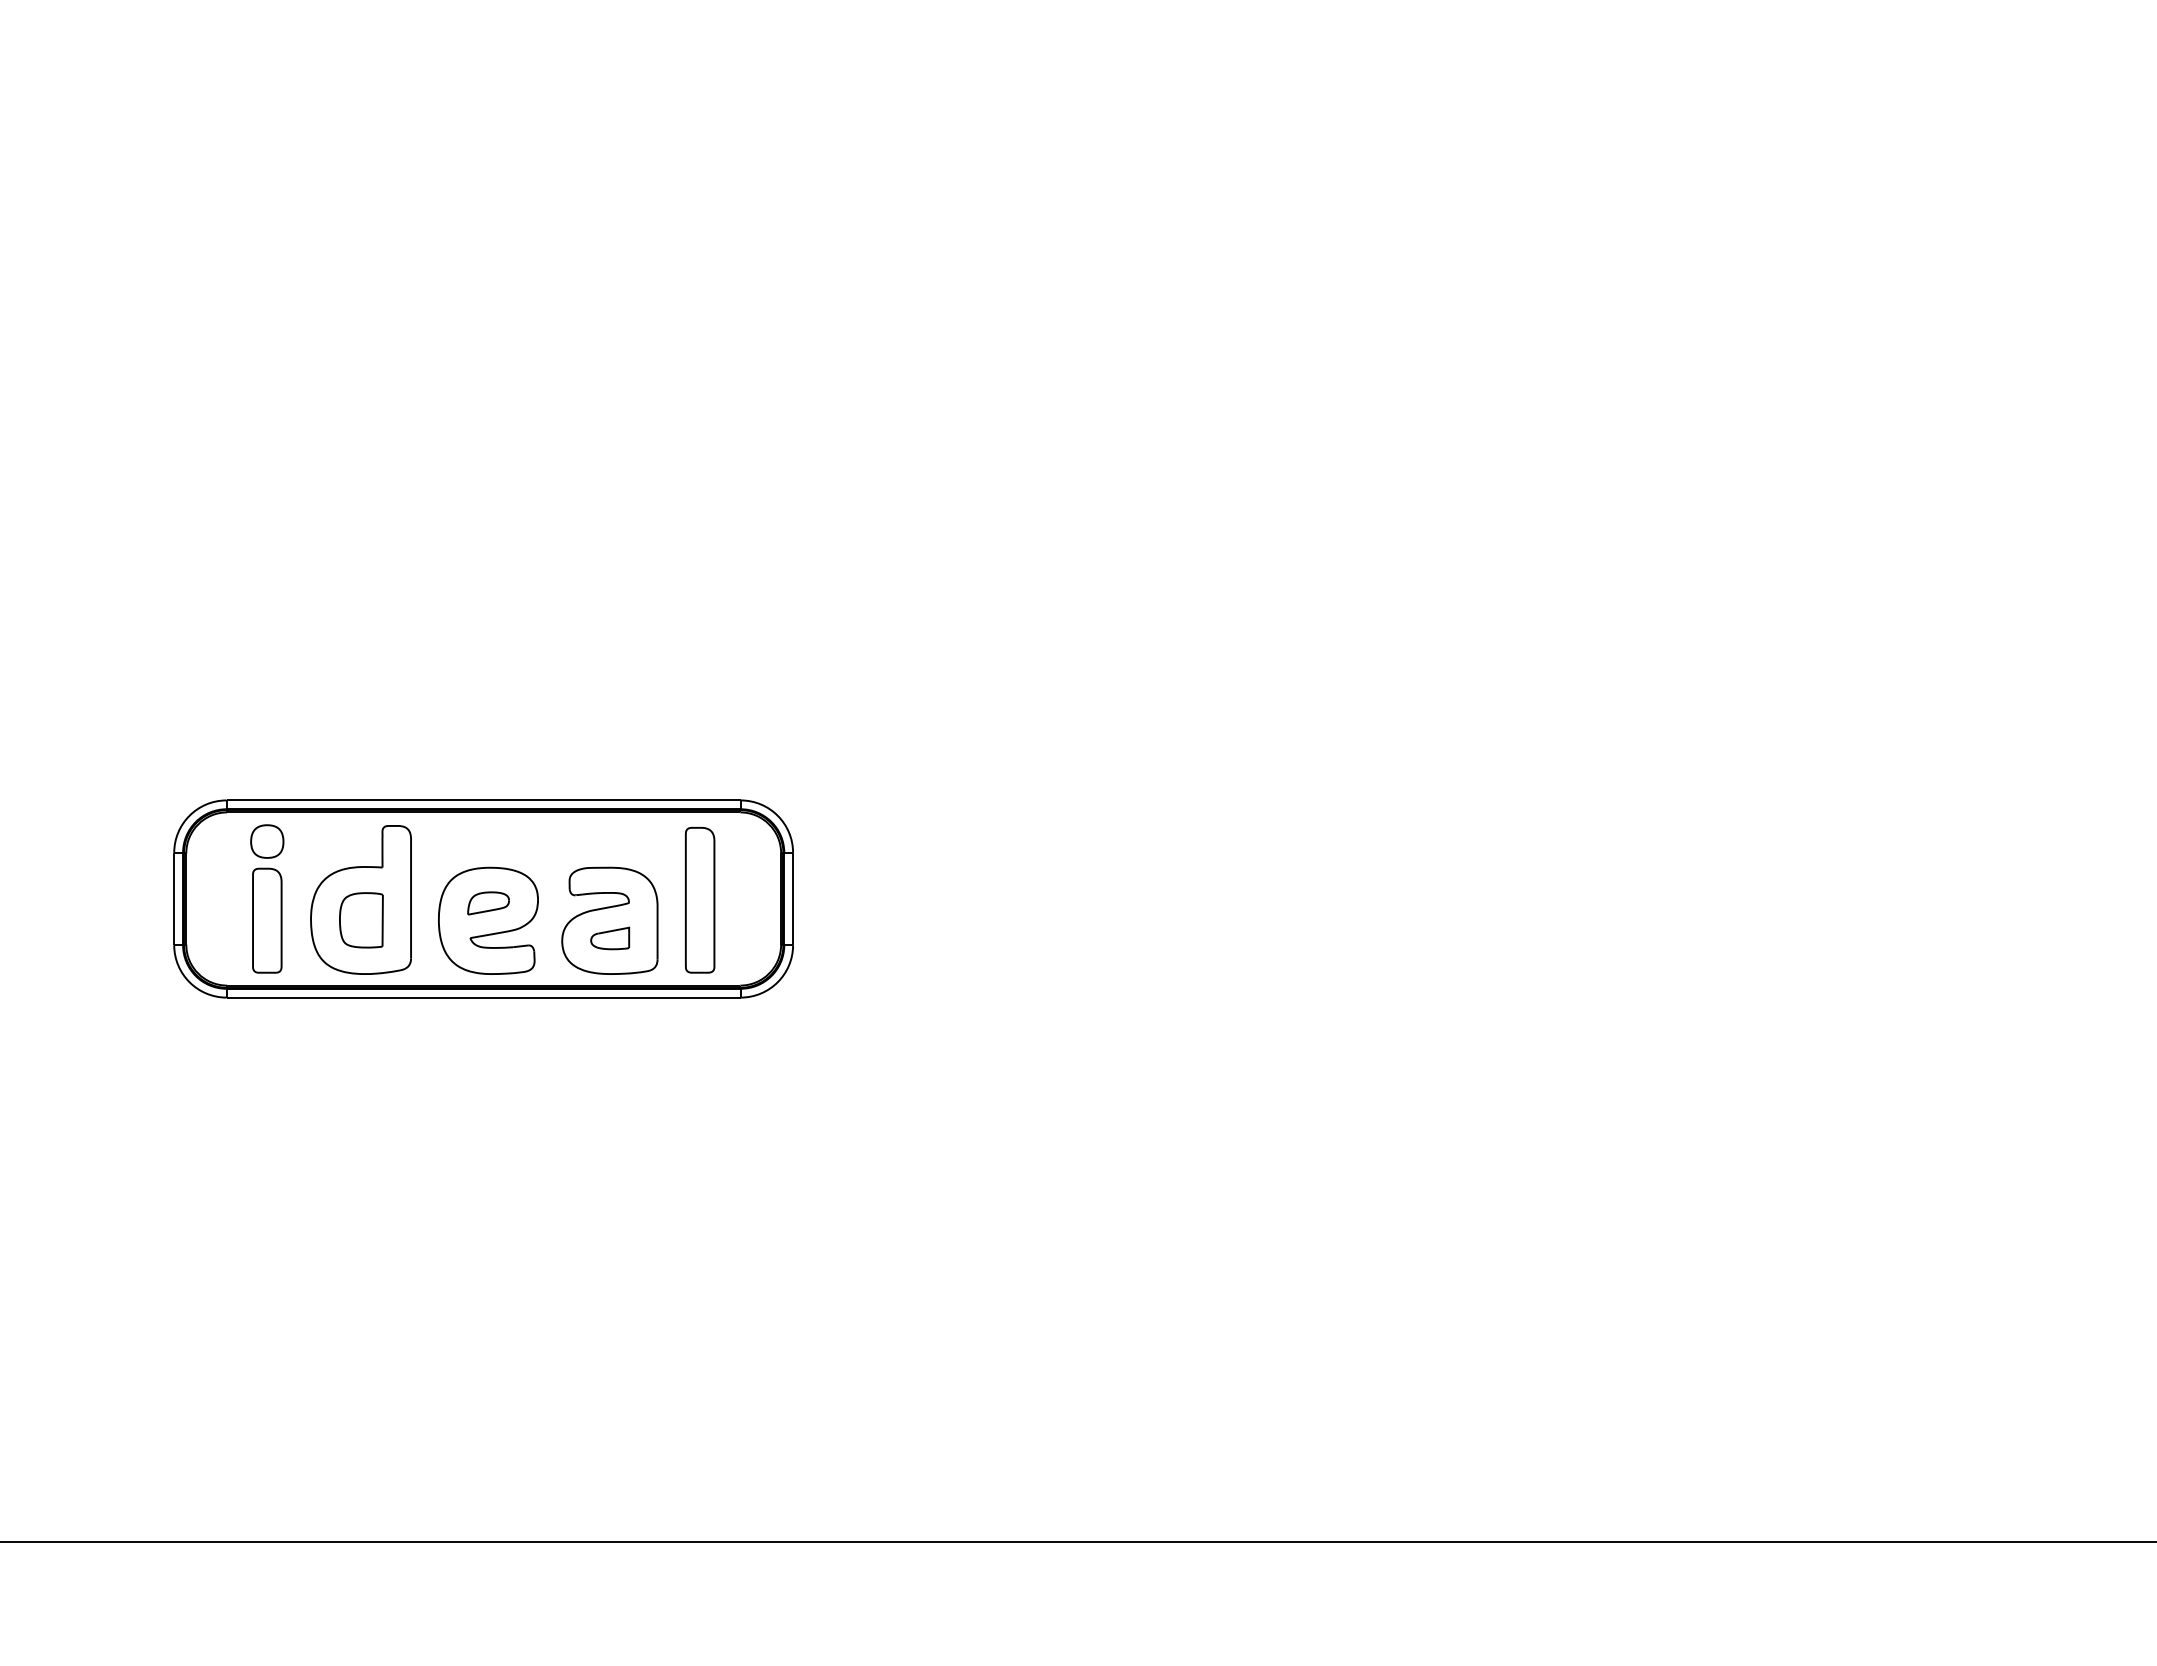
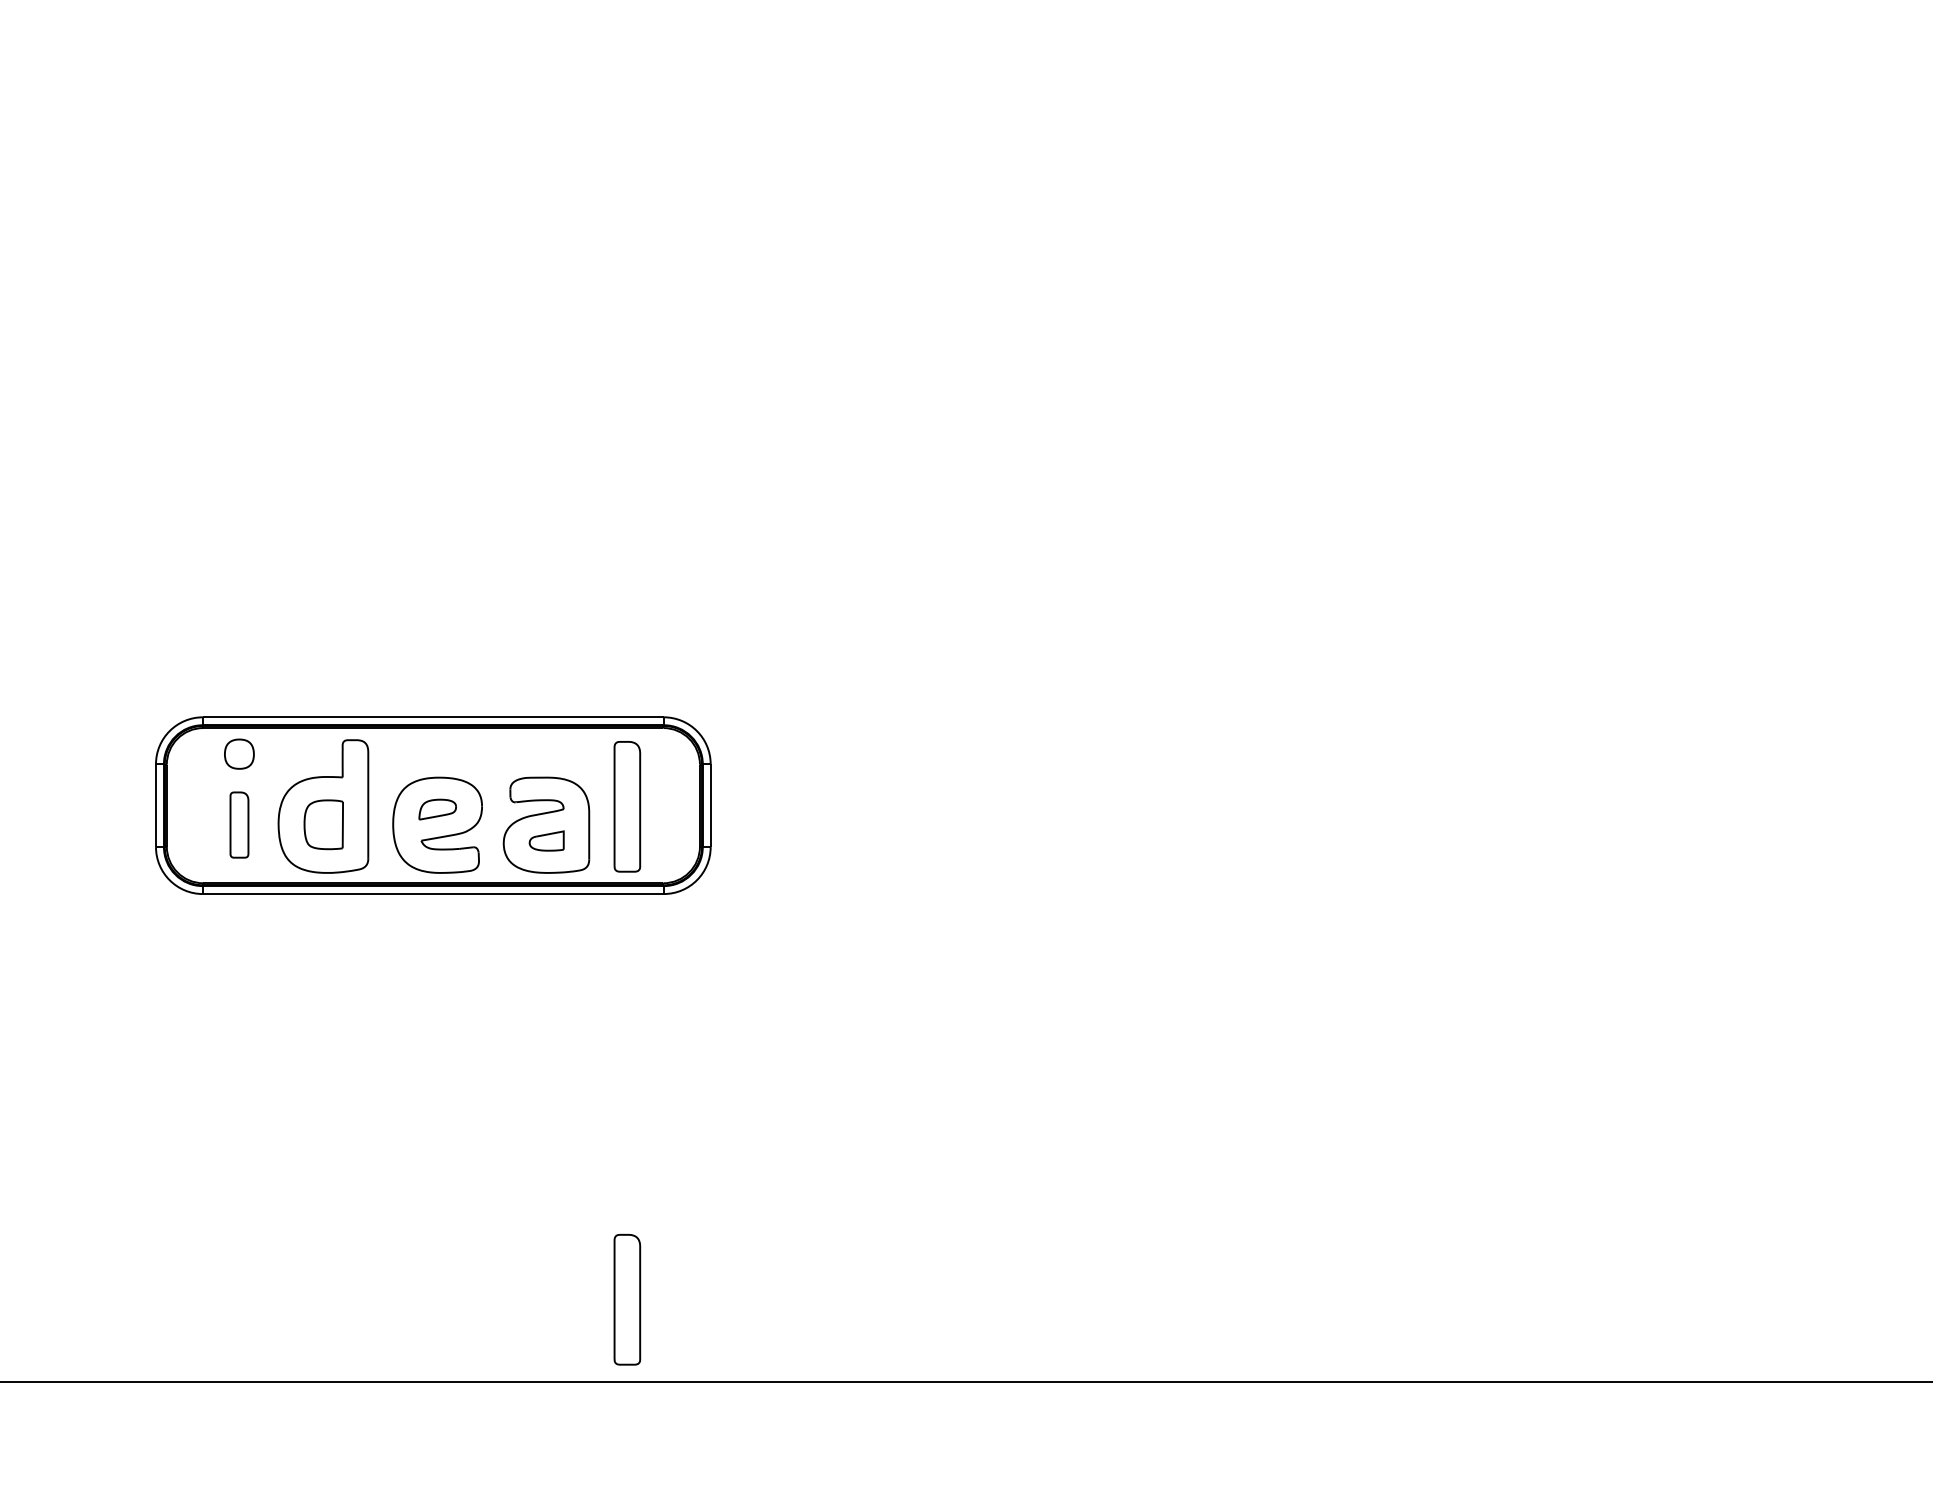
part: (267, 920) -> (239, 824), size x0.7
part: (700, 1449) -> (627, 1299), added

